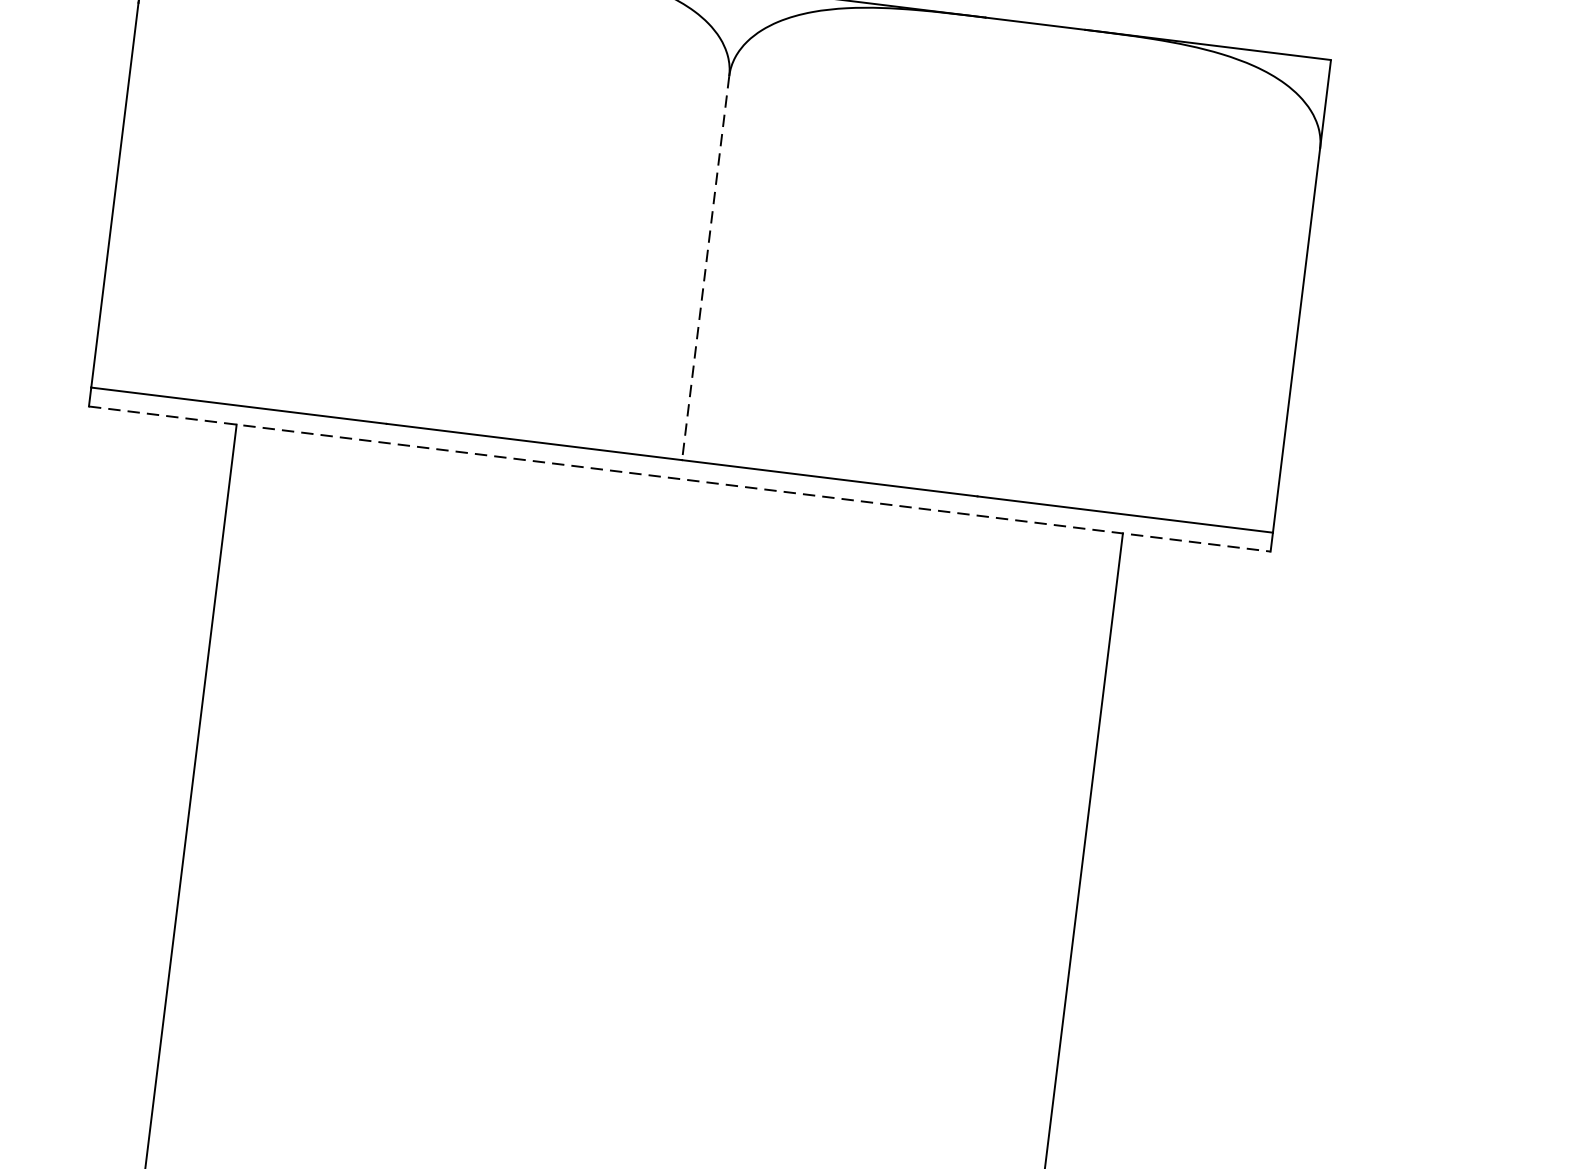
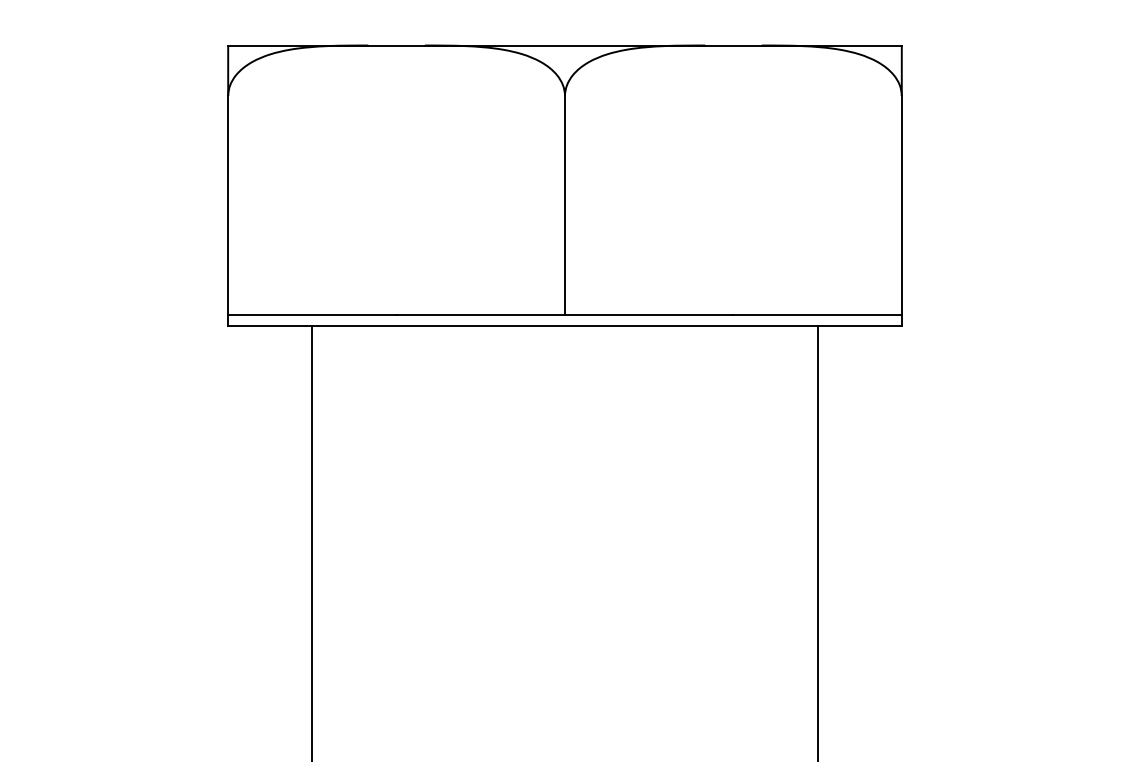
line: (706, 269) -> (565, 206), dashed -> solid
line: (680, 478) -> (565, 325), dashed -> solid

